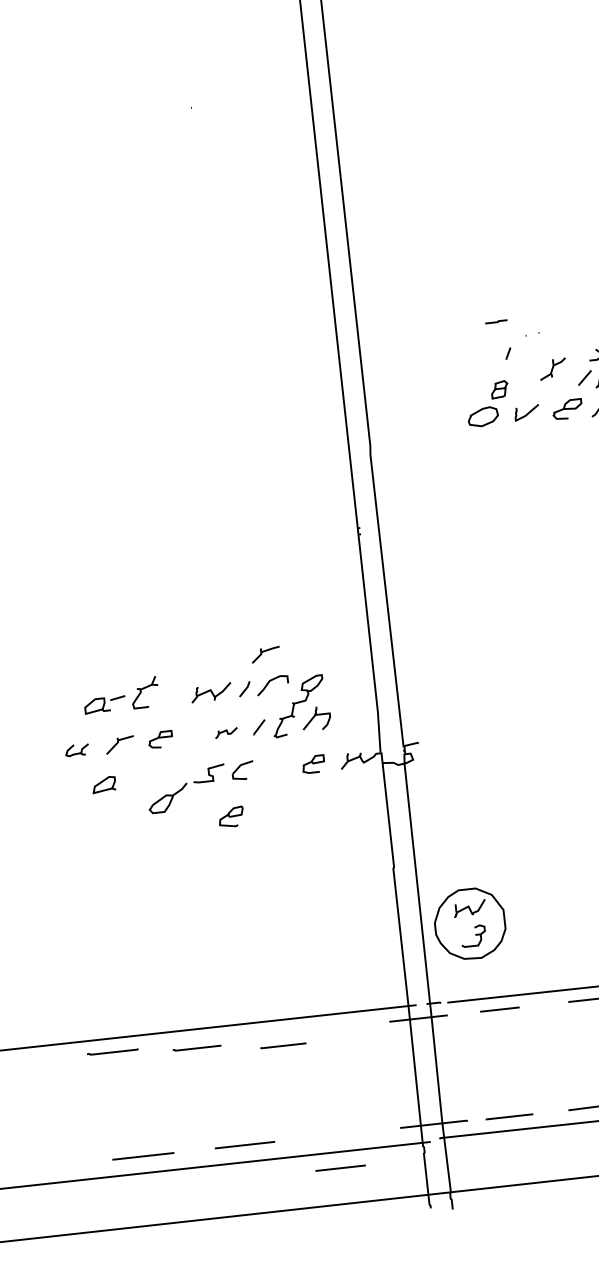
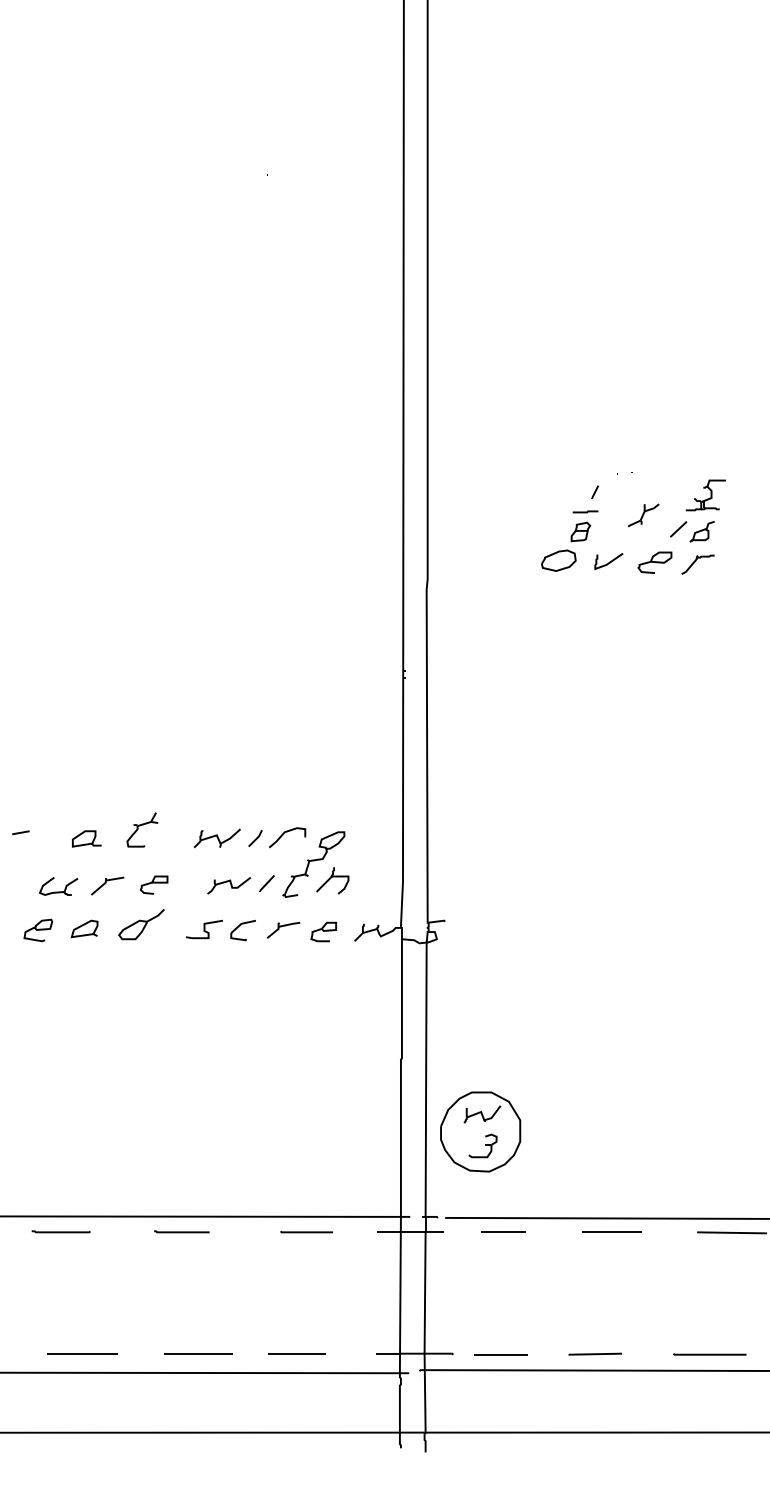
line: (496, 321) -> (585, 511), moved
part: (265, 654) -> (283, 930), moved
line: (117, 697) -> (20, 832), moved
part: (226, 732) -> (229, 885), size x1.67
part: (77, 750) -> (58, 886), size x1.43
part: (168, 798) -> (141, 924), moved
curve: (231, 817) -> (38, 930), moved
line: (283, 1045) -> (306, 1231), moved
line: (196, 1047) -> (181, 1231), moved
line: (340, 1168) -> (296, 1353), moved

